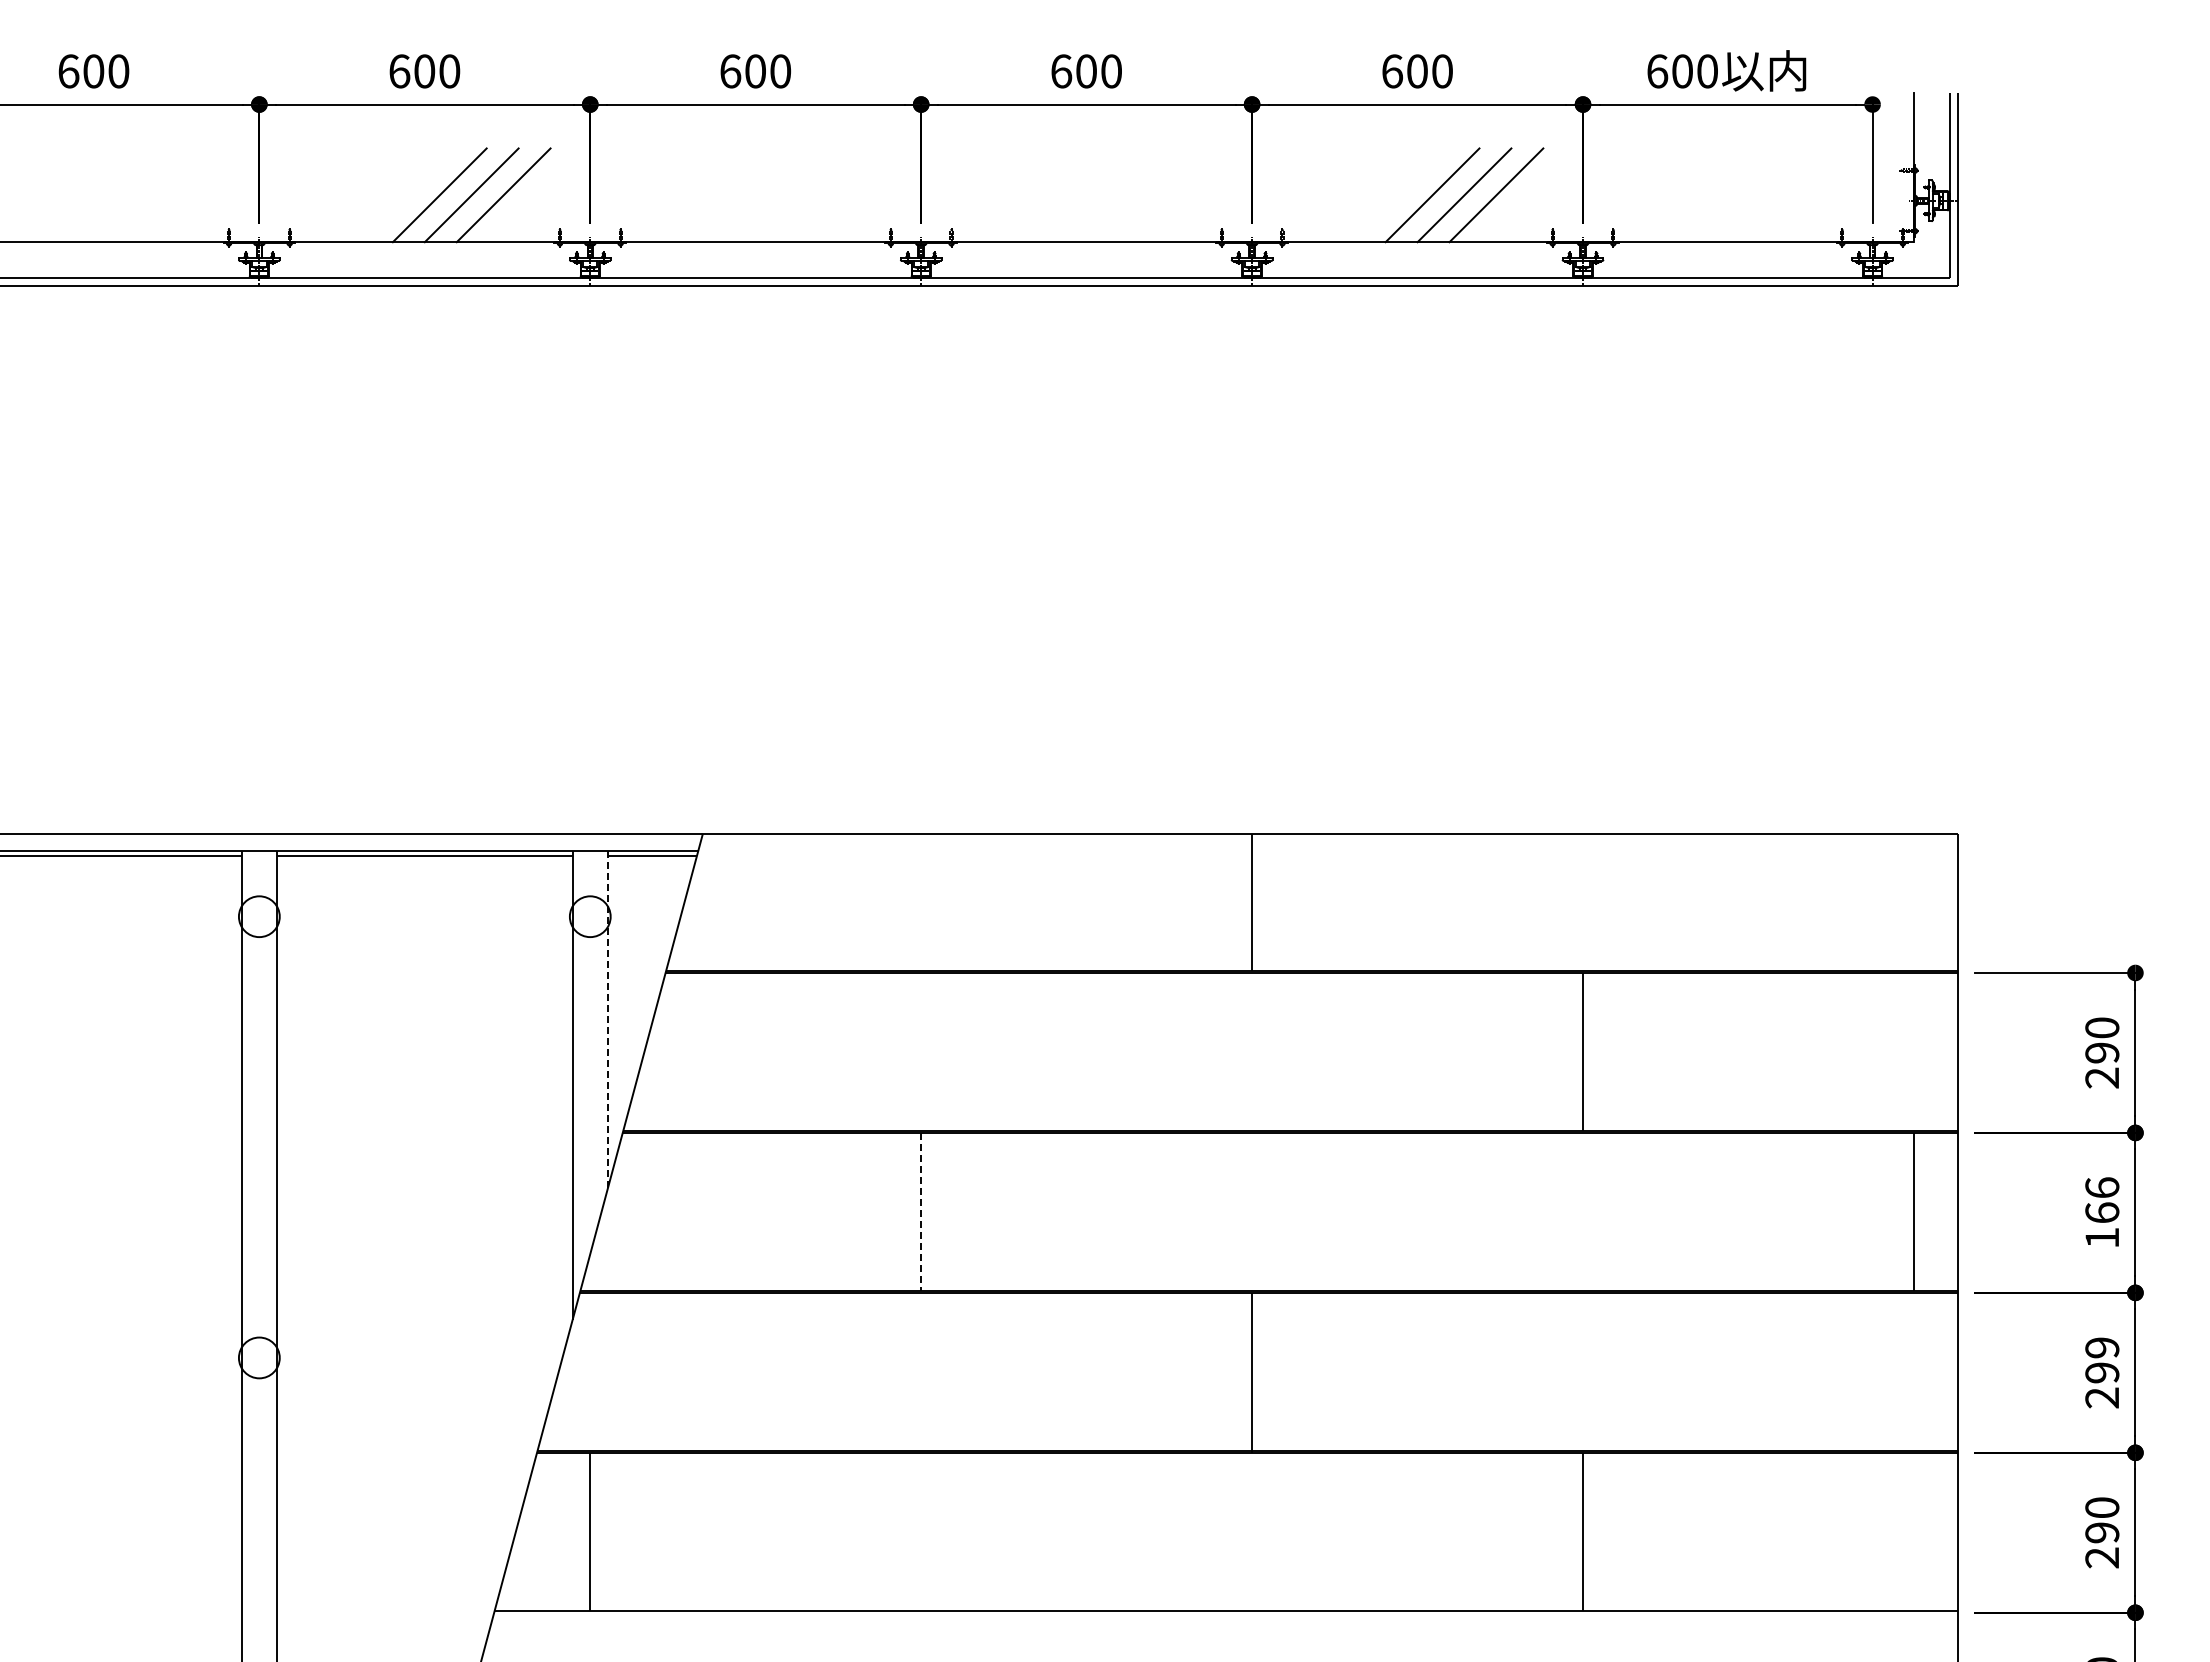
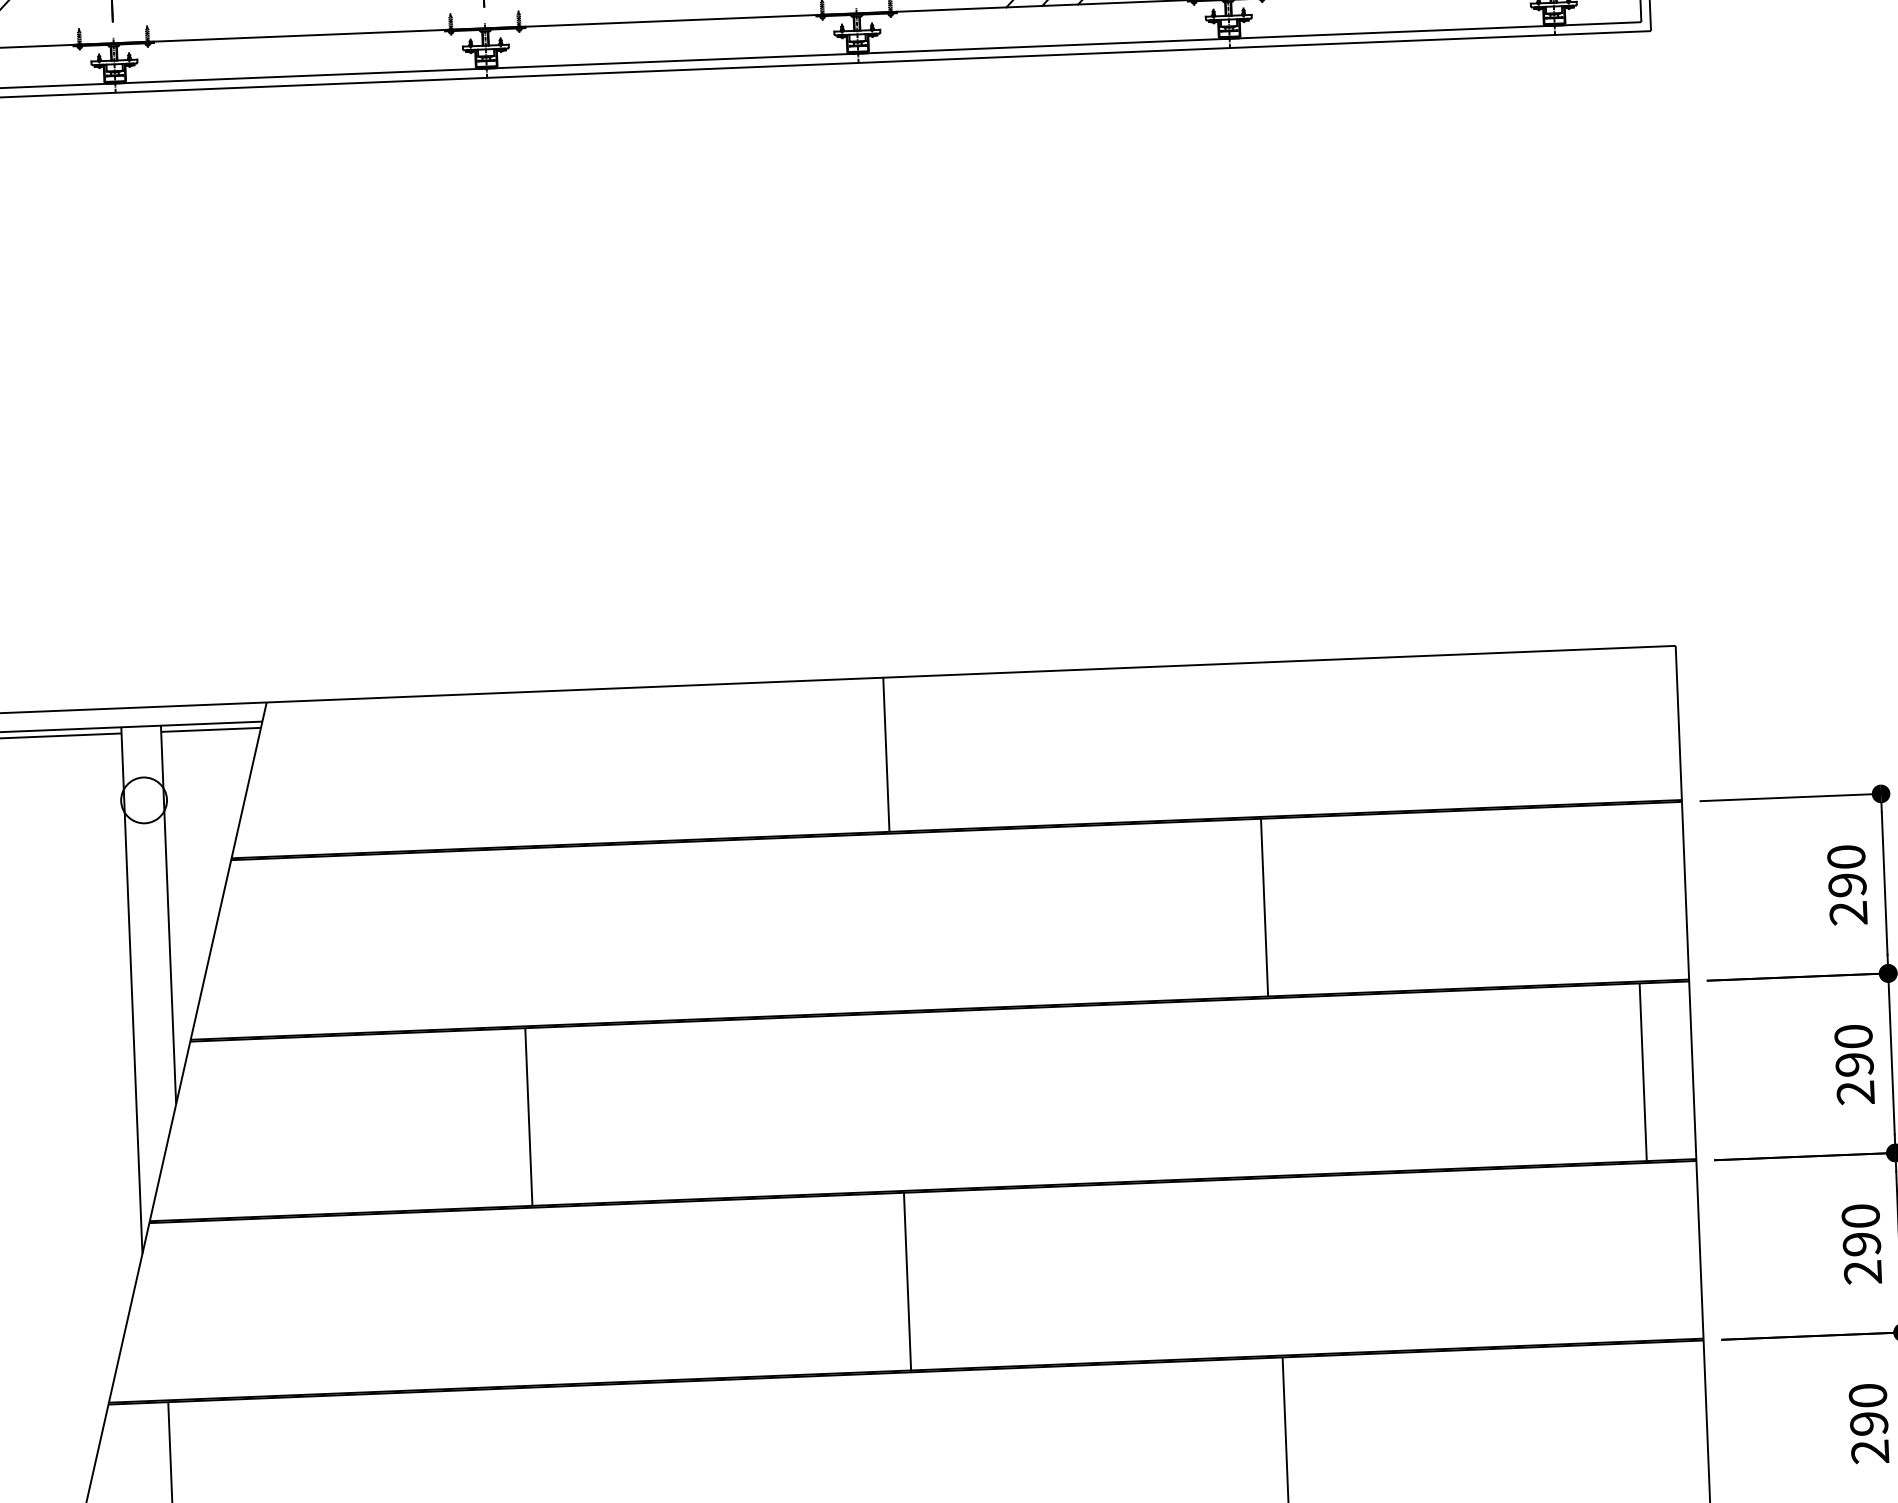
line: (607, 1019) -> (168, 914), dashed -> solid
line: (921, 1212) -> (529, 1117), dashed -> solid
text: (2102, 1212) -> (1854, 1064), 166 -> 290
text: (2102, 1347) -> (1860, 1215), 299 -> 290

